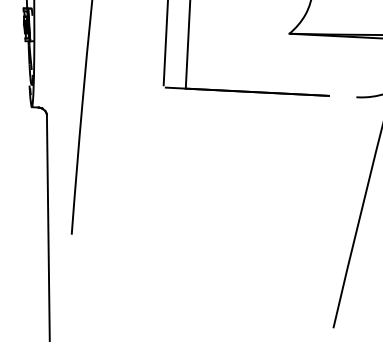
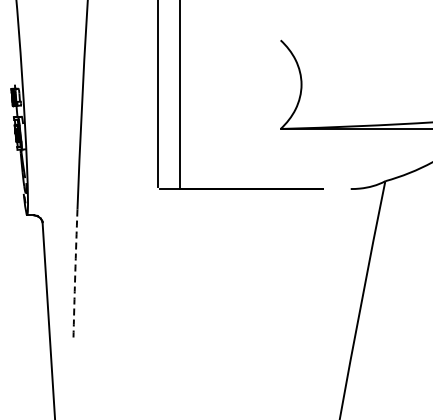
arc: (77, 169) -> (75, 275), solid -> dashed

